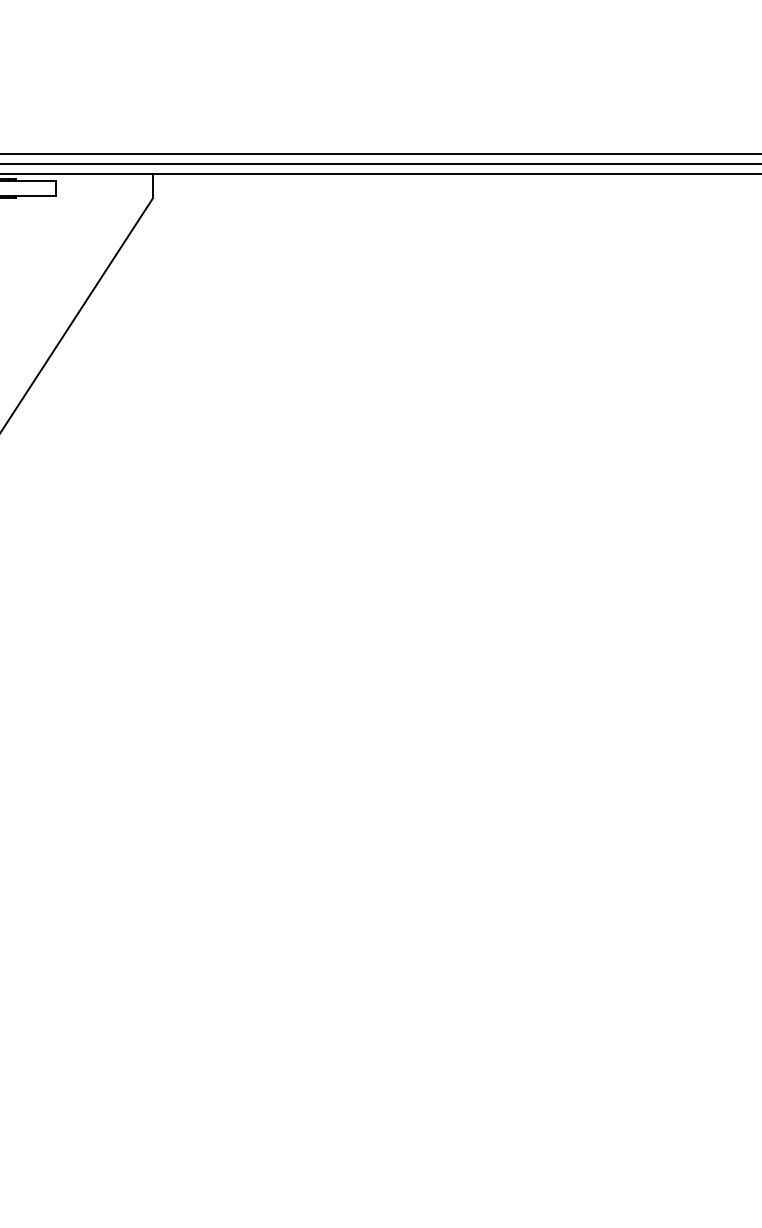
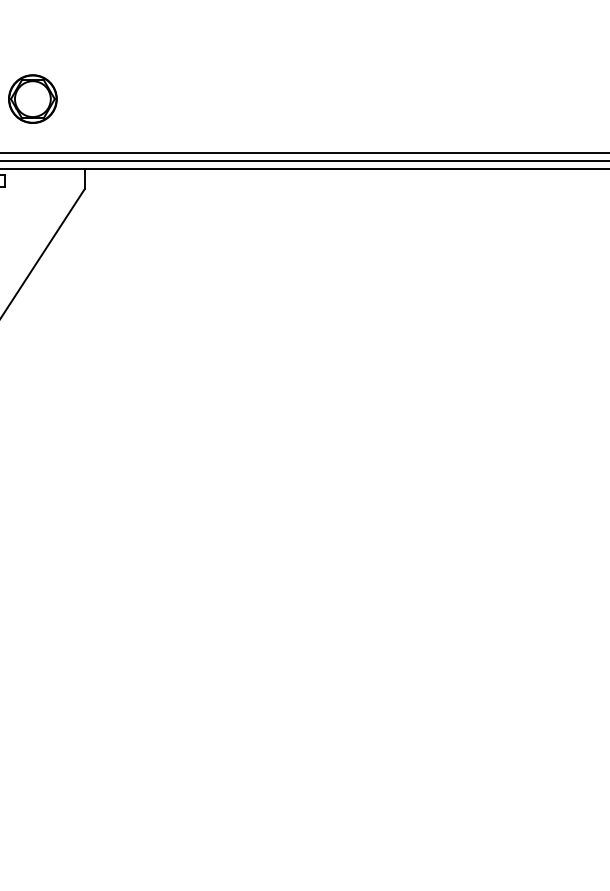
part: (89, 88) -> (32, 98), added

